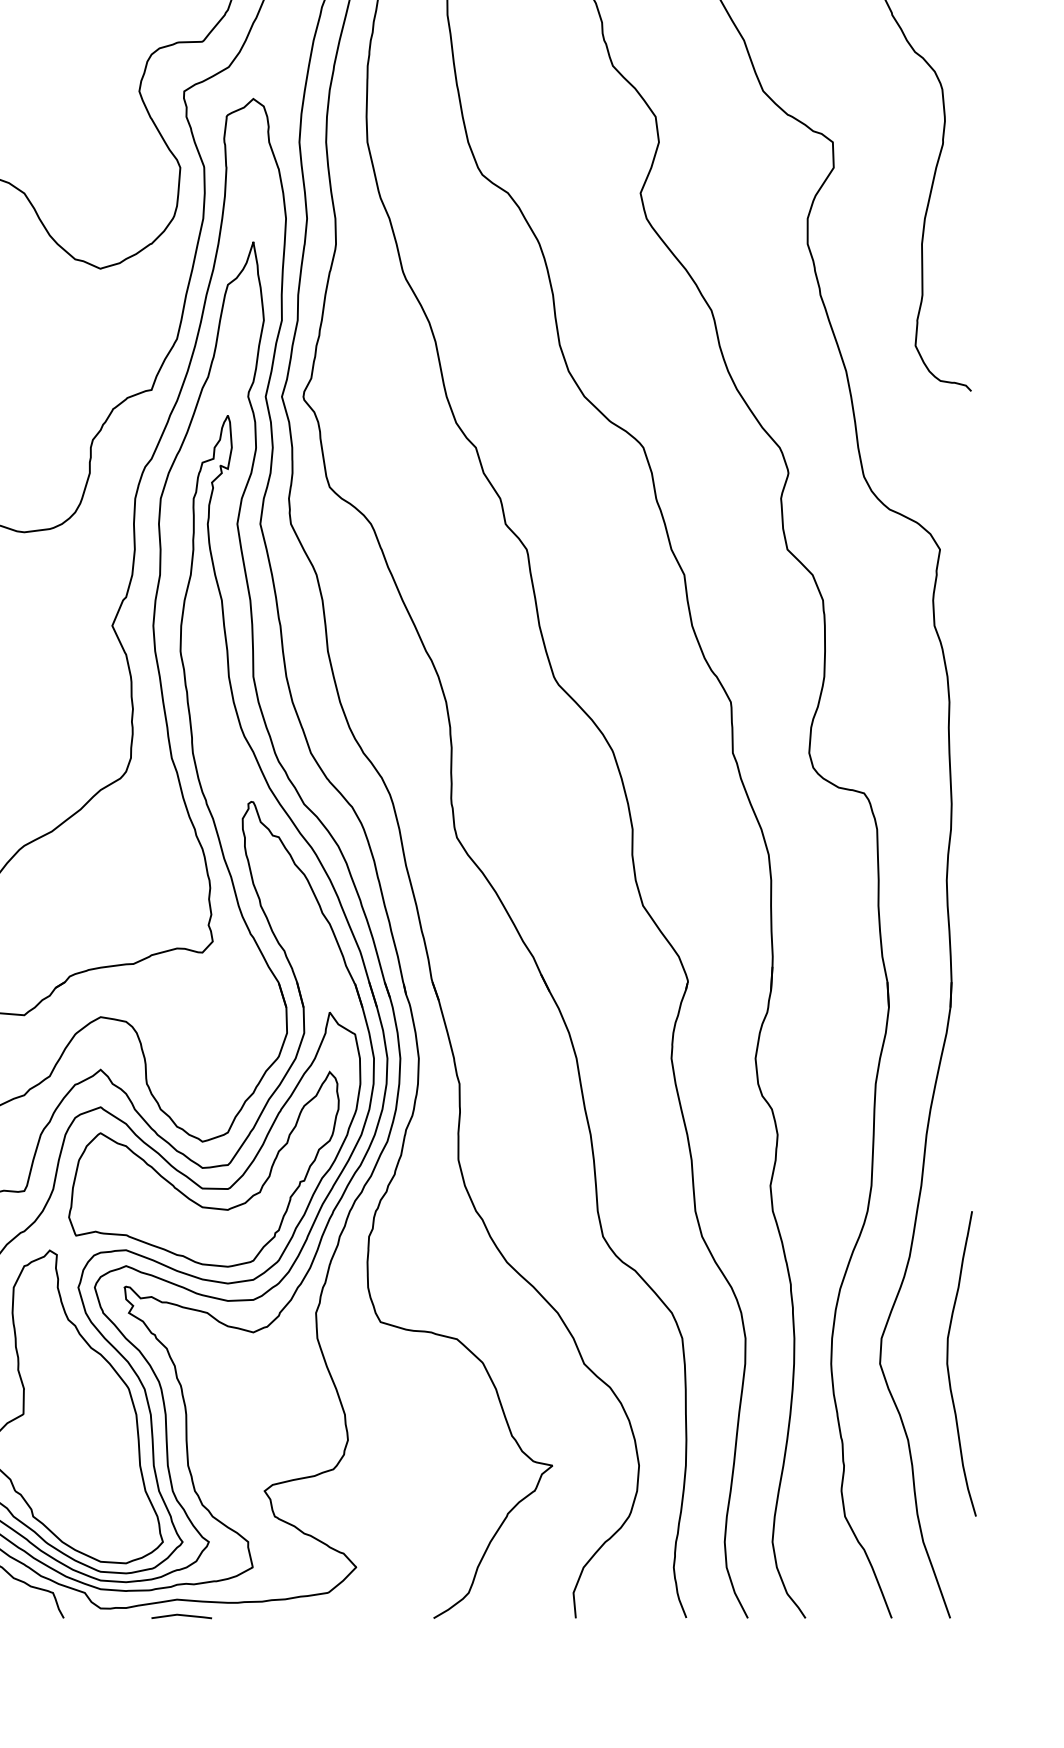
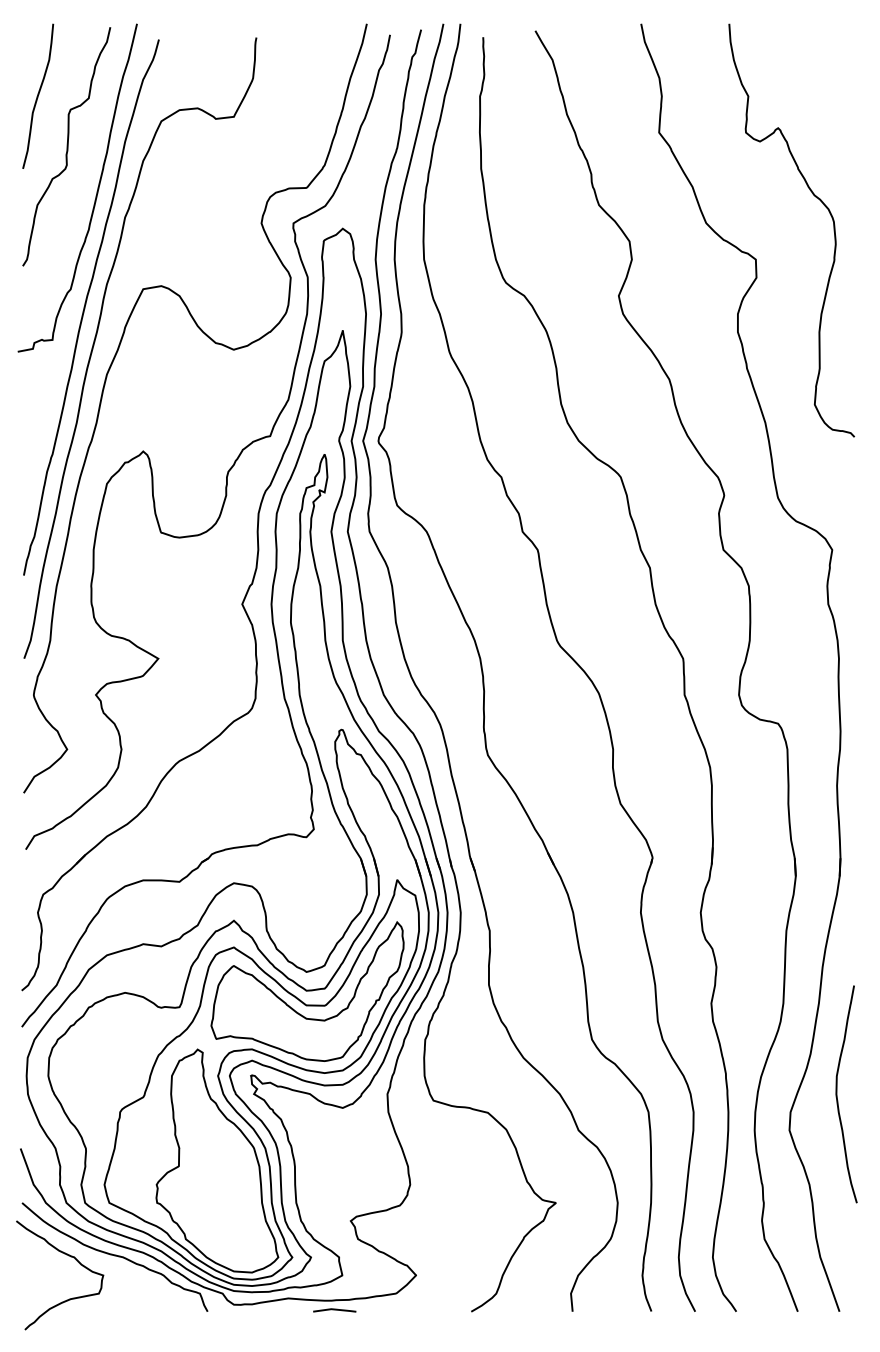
curve: (948, 1364) -> (837, 1094), moved
line: (181, 1616) -> (334, 1310), moved

